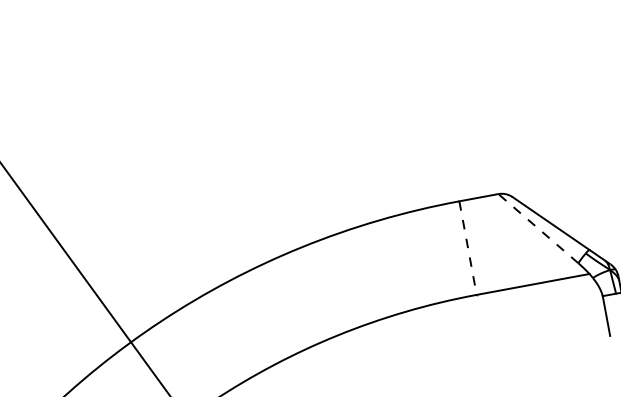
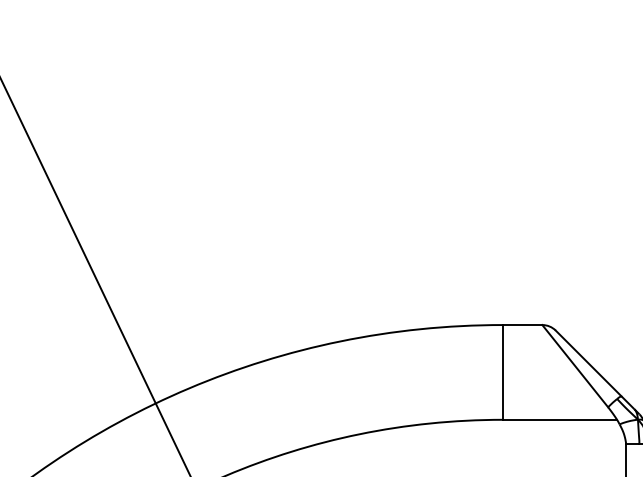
line: (538, 228) -> (575, 366), dashed -> solid
line: (467, 248) -> (502, 372), dashed -> solid

